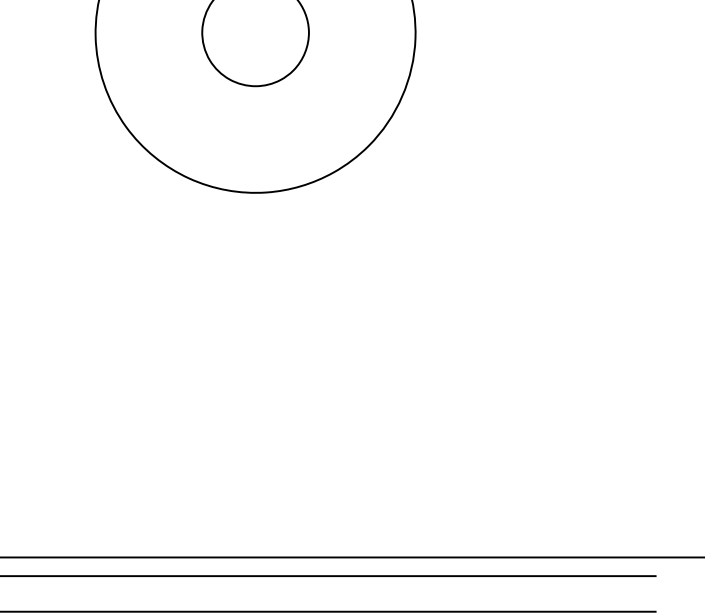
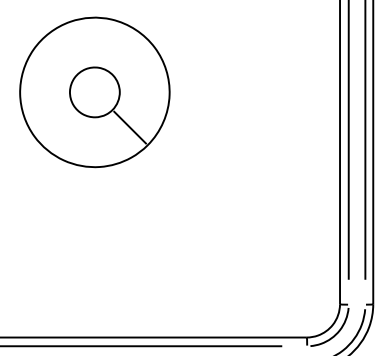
line: (329, 107) -> (129, 127), added

